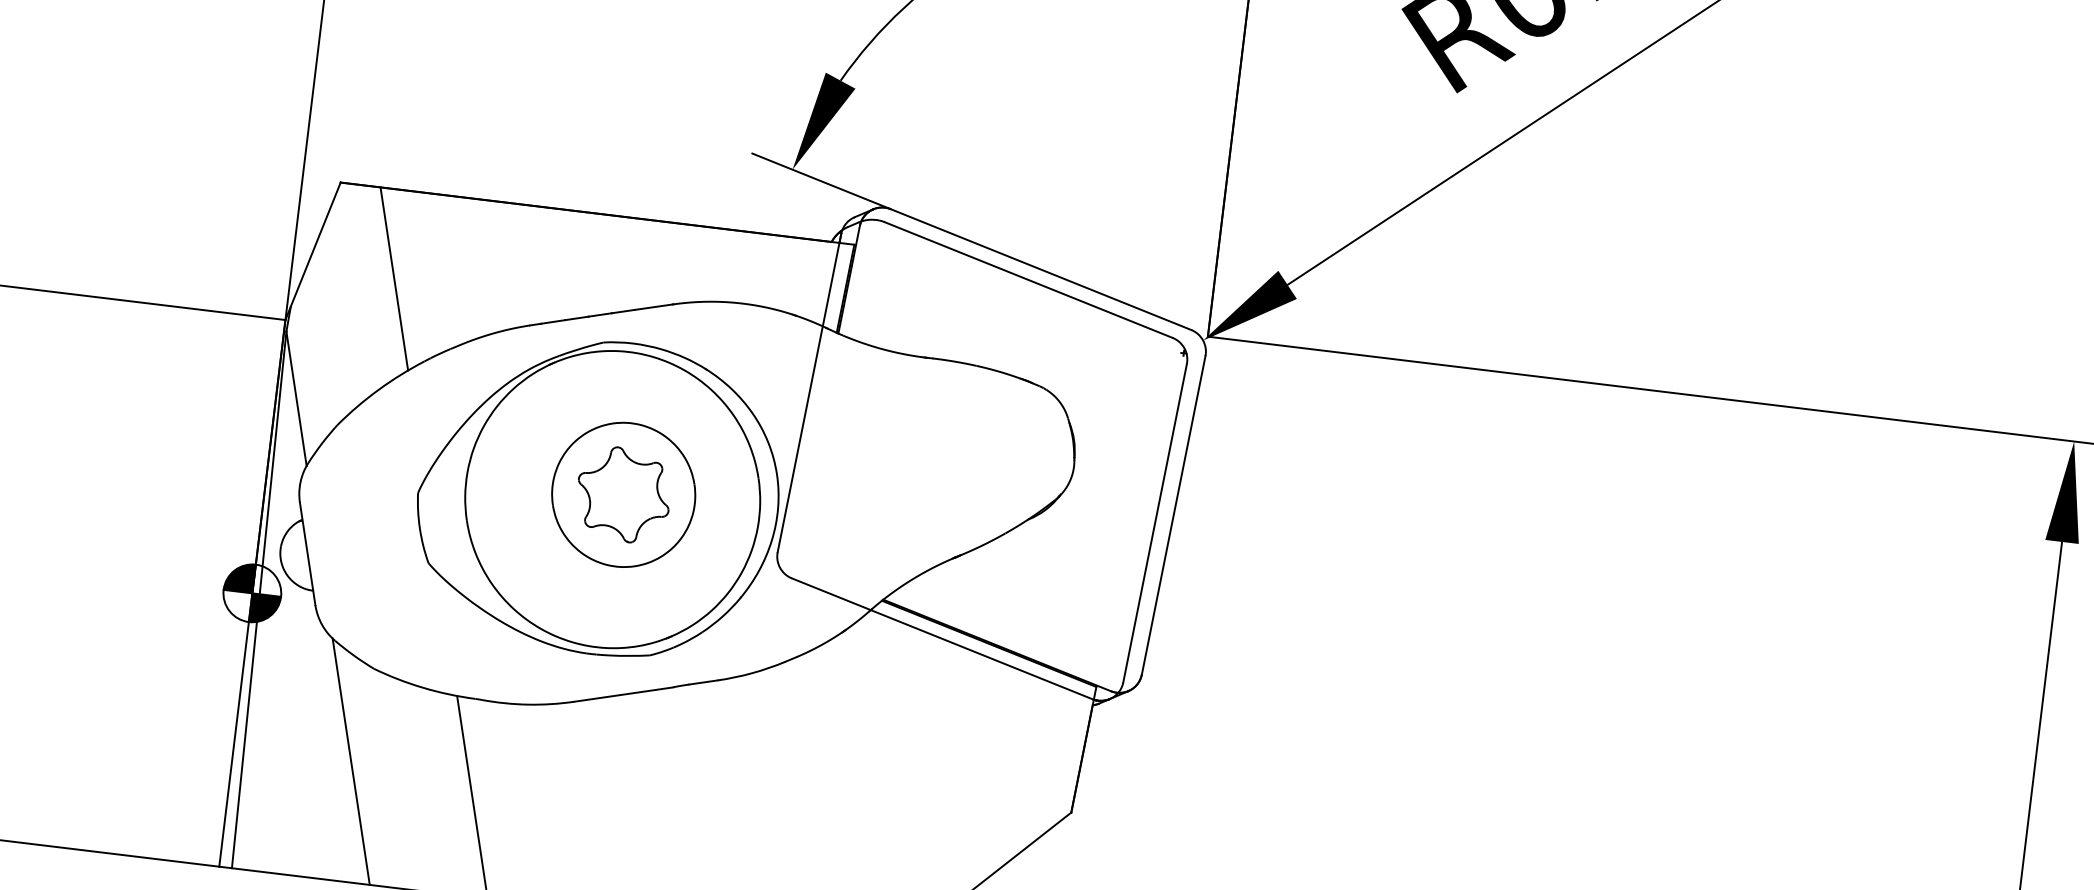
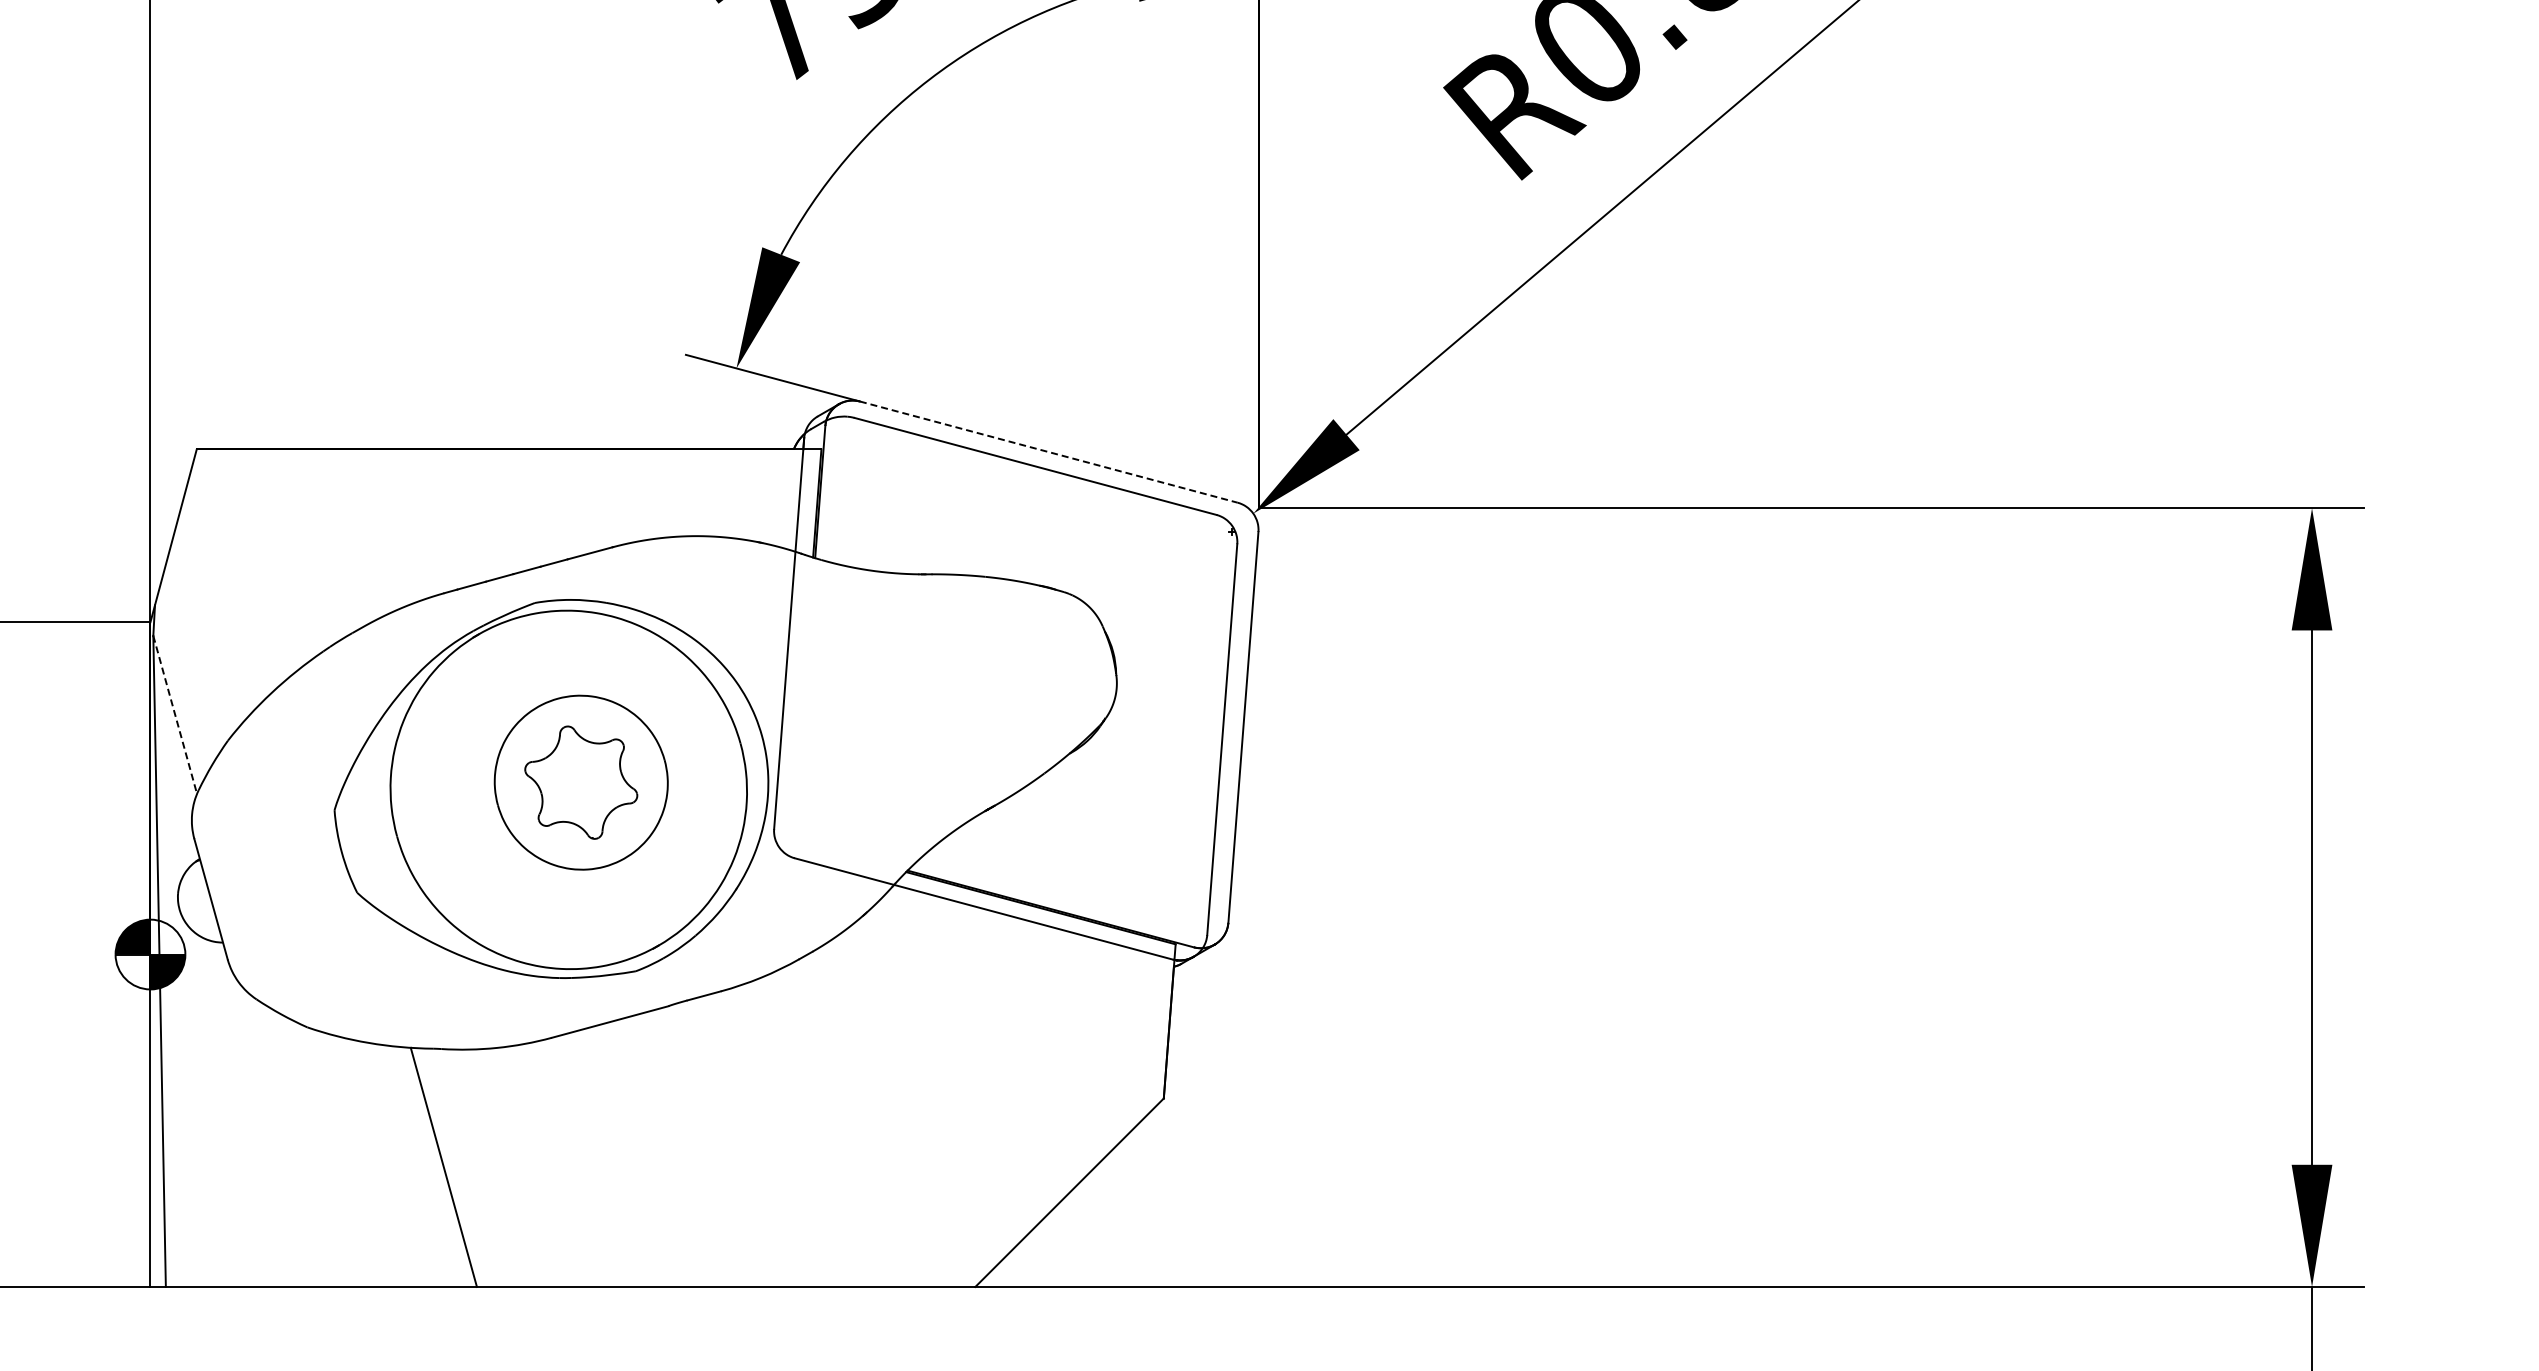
line: (1040, 269) -> (1048, 452), solid -> dashed
line: (393, 278) -> (274, 556), removed
line: (296, 398) -> (175, 714), solid -> dashed
line: (351, 761) -> (293, 1141), removed

